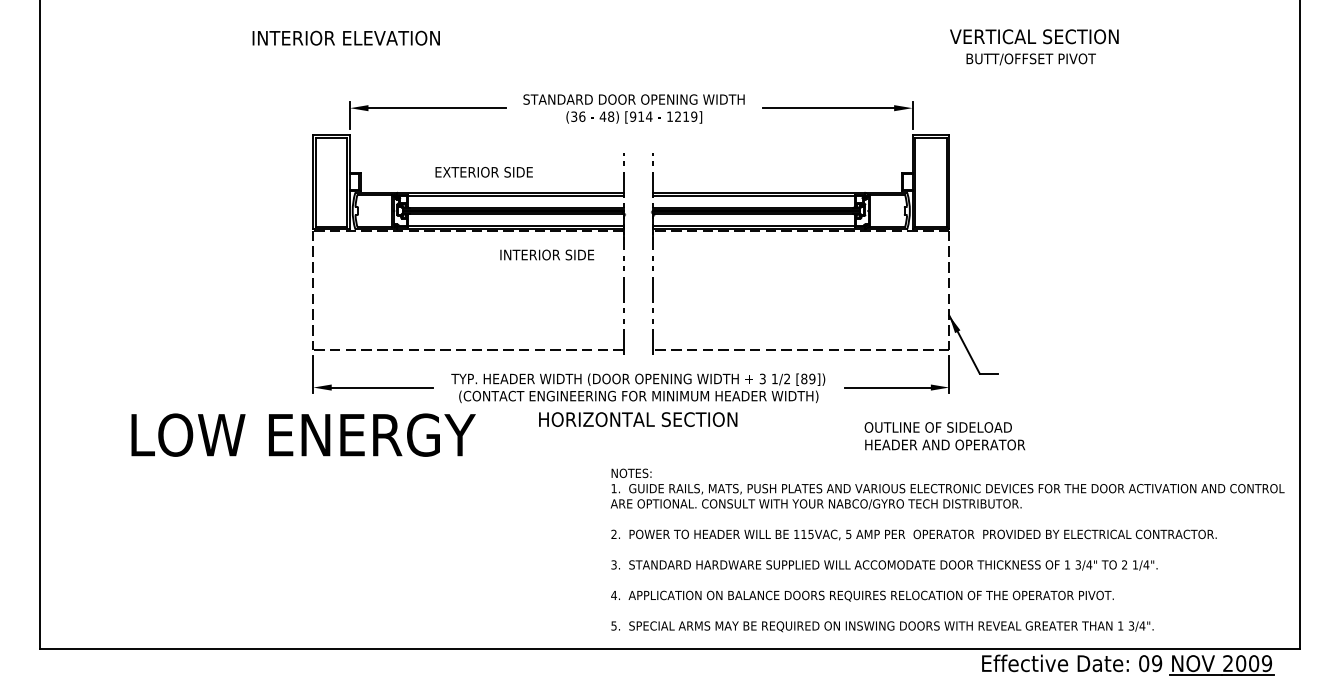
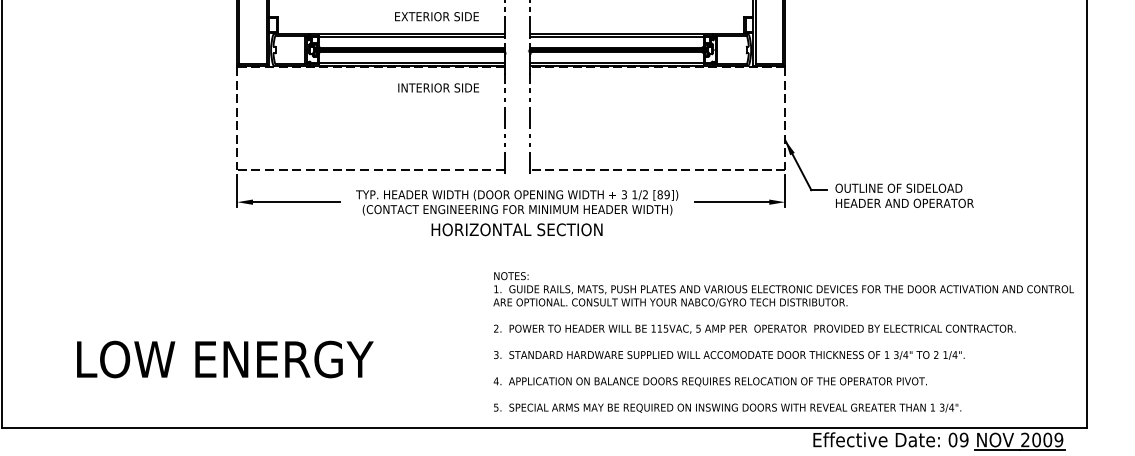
text: (483, 172) -> (436, 16), moved
text: (303, 434) -> (225, 358), moved
text: (944, 436) -> (904, 196), moved

